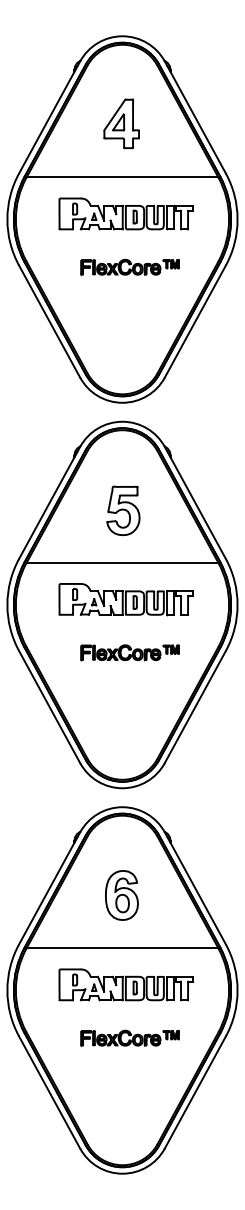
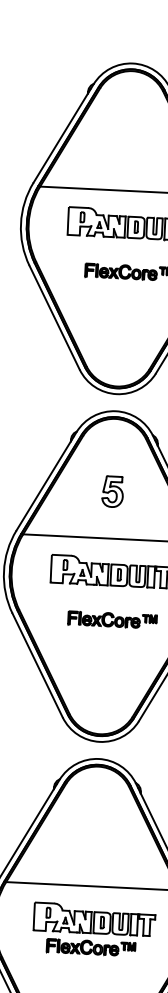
part: (121, 123) -> (128, 142), removed
part: (123, 510) -> (112, 491), size x0.7
part: (121, 895) -> (94, 838), removed
part: (129, 1037) -> (90, 946), moved

